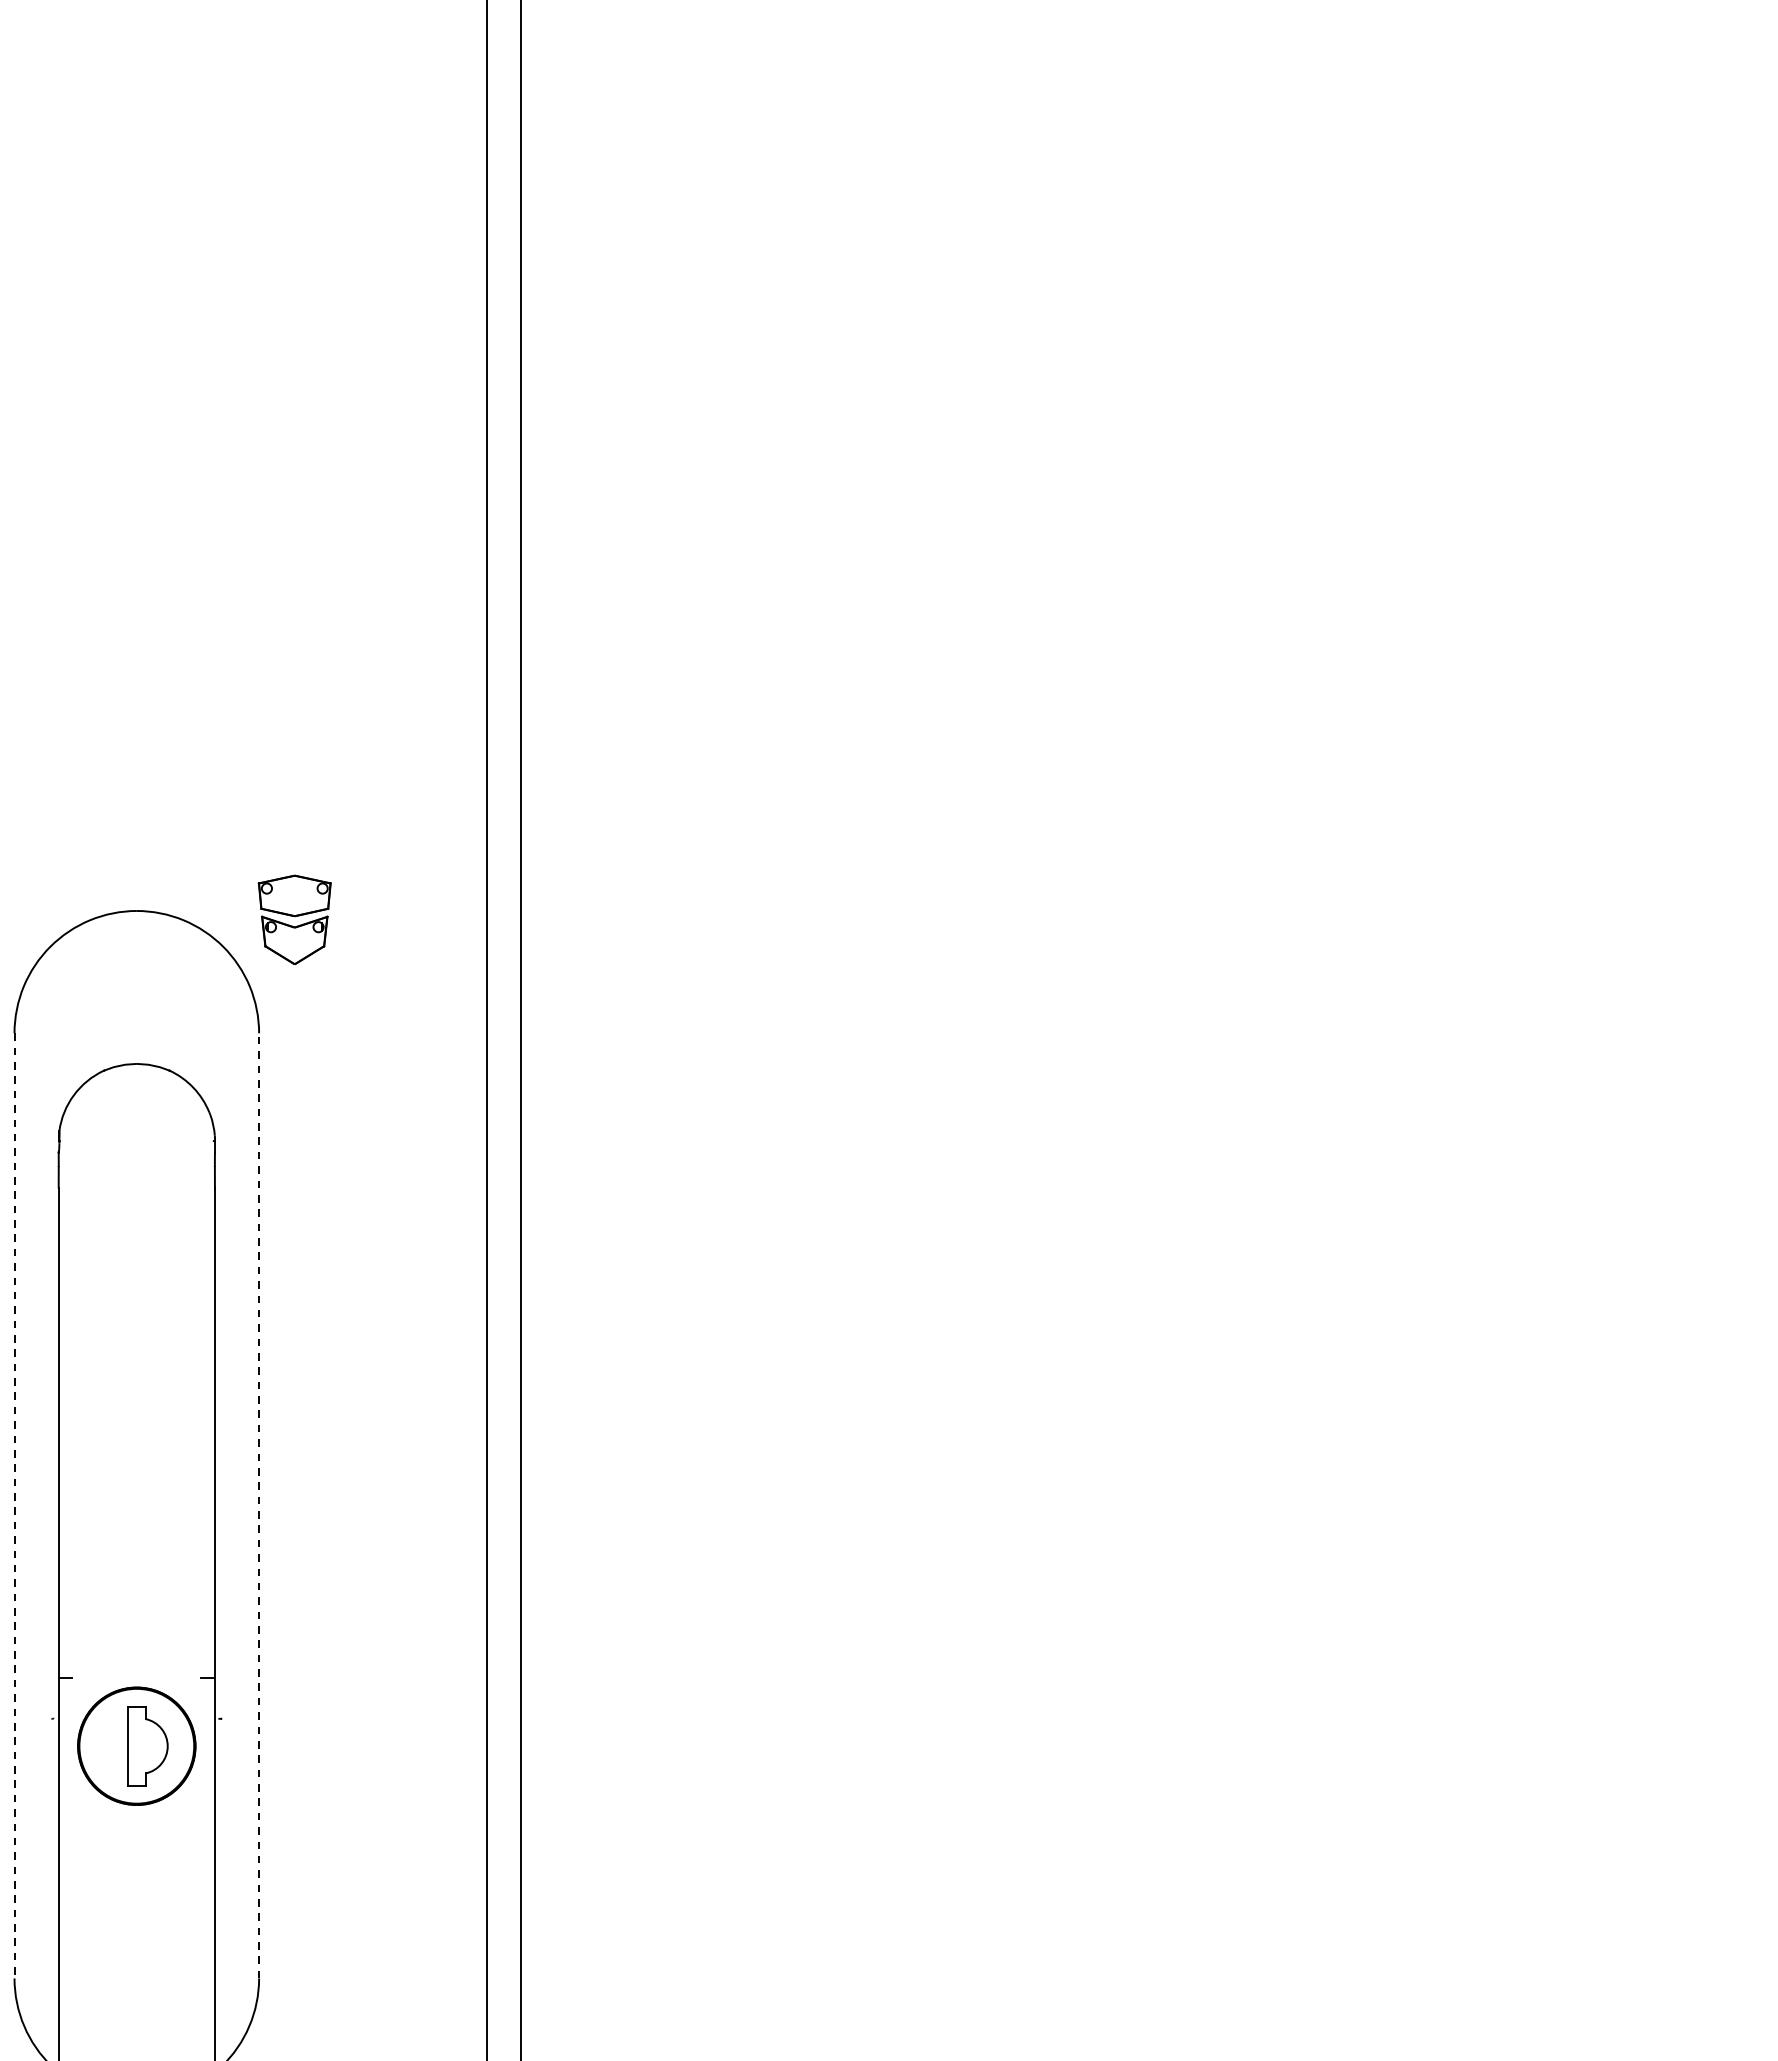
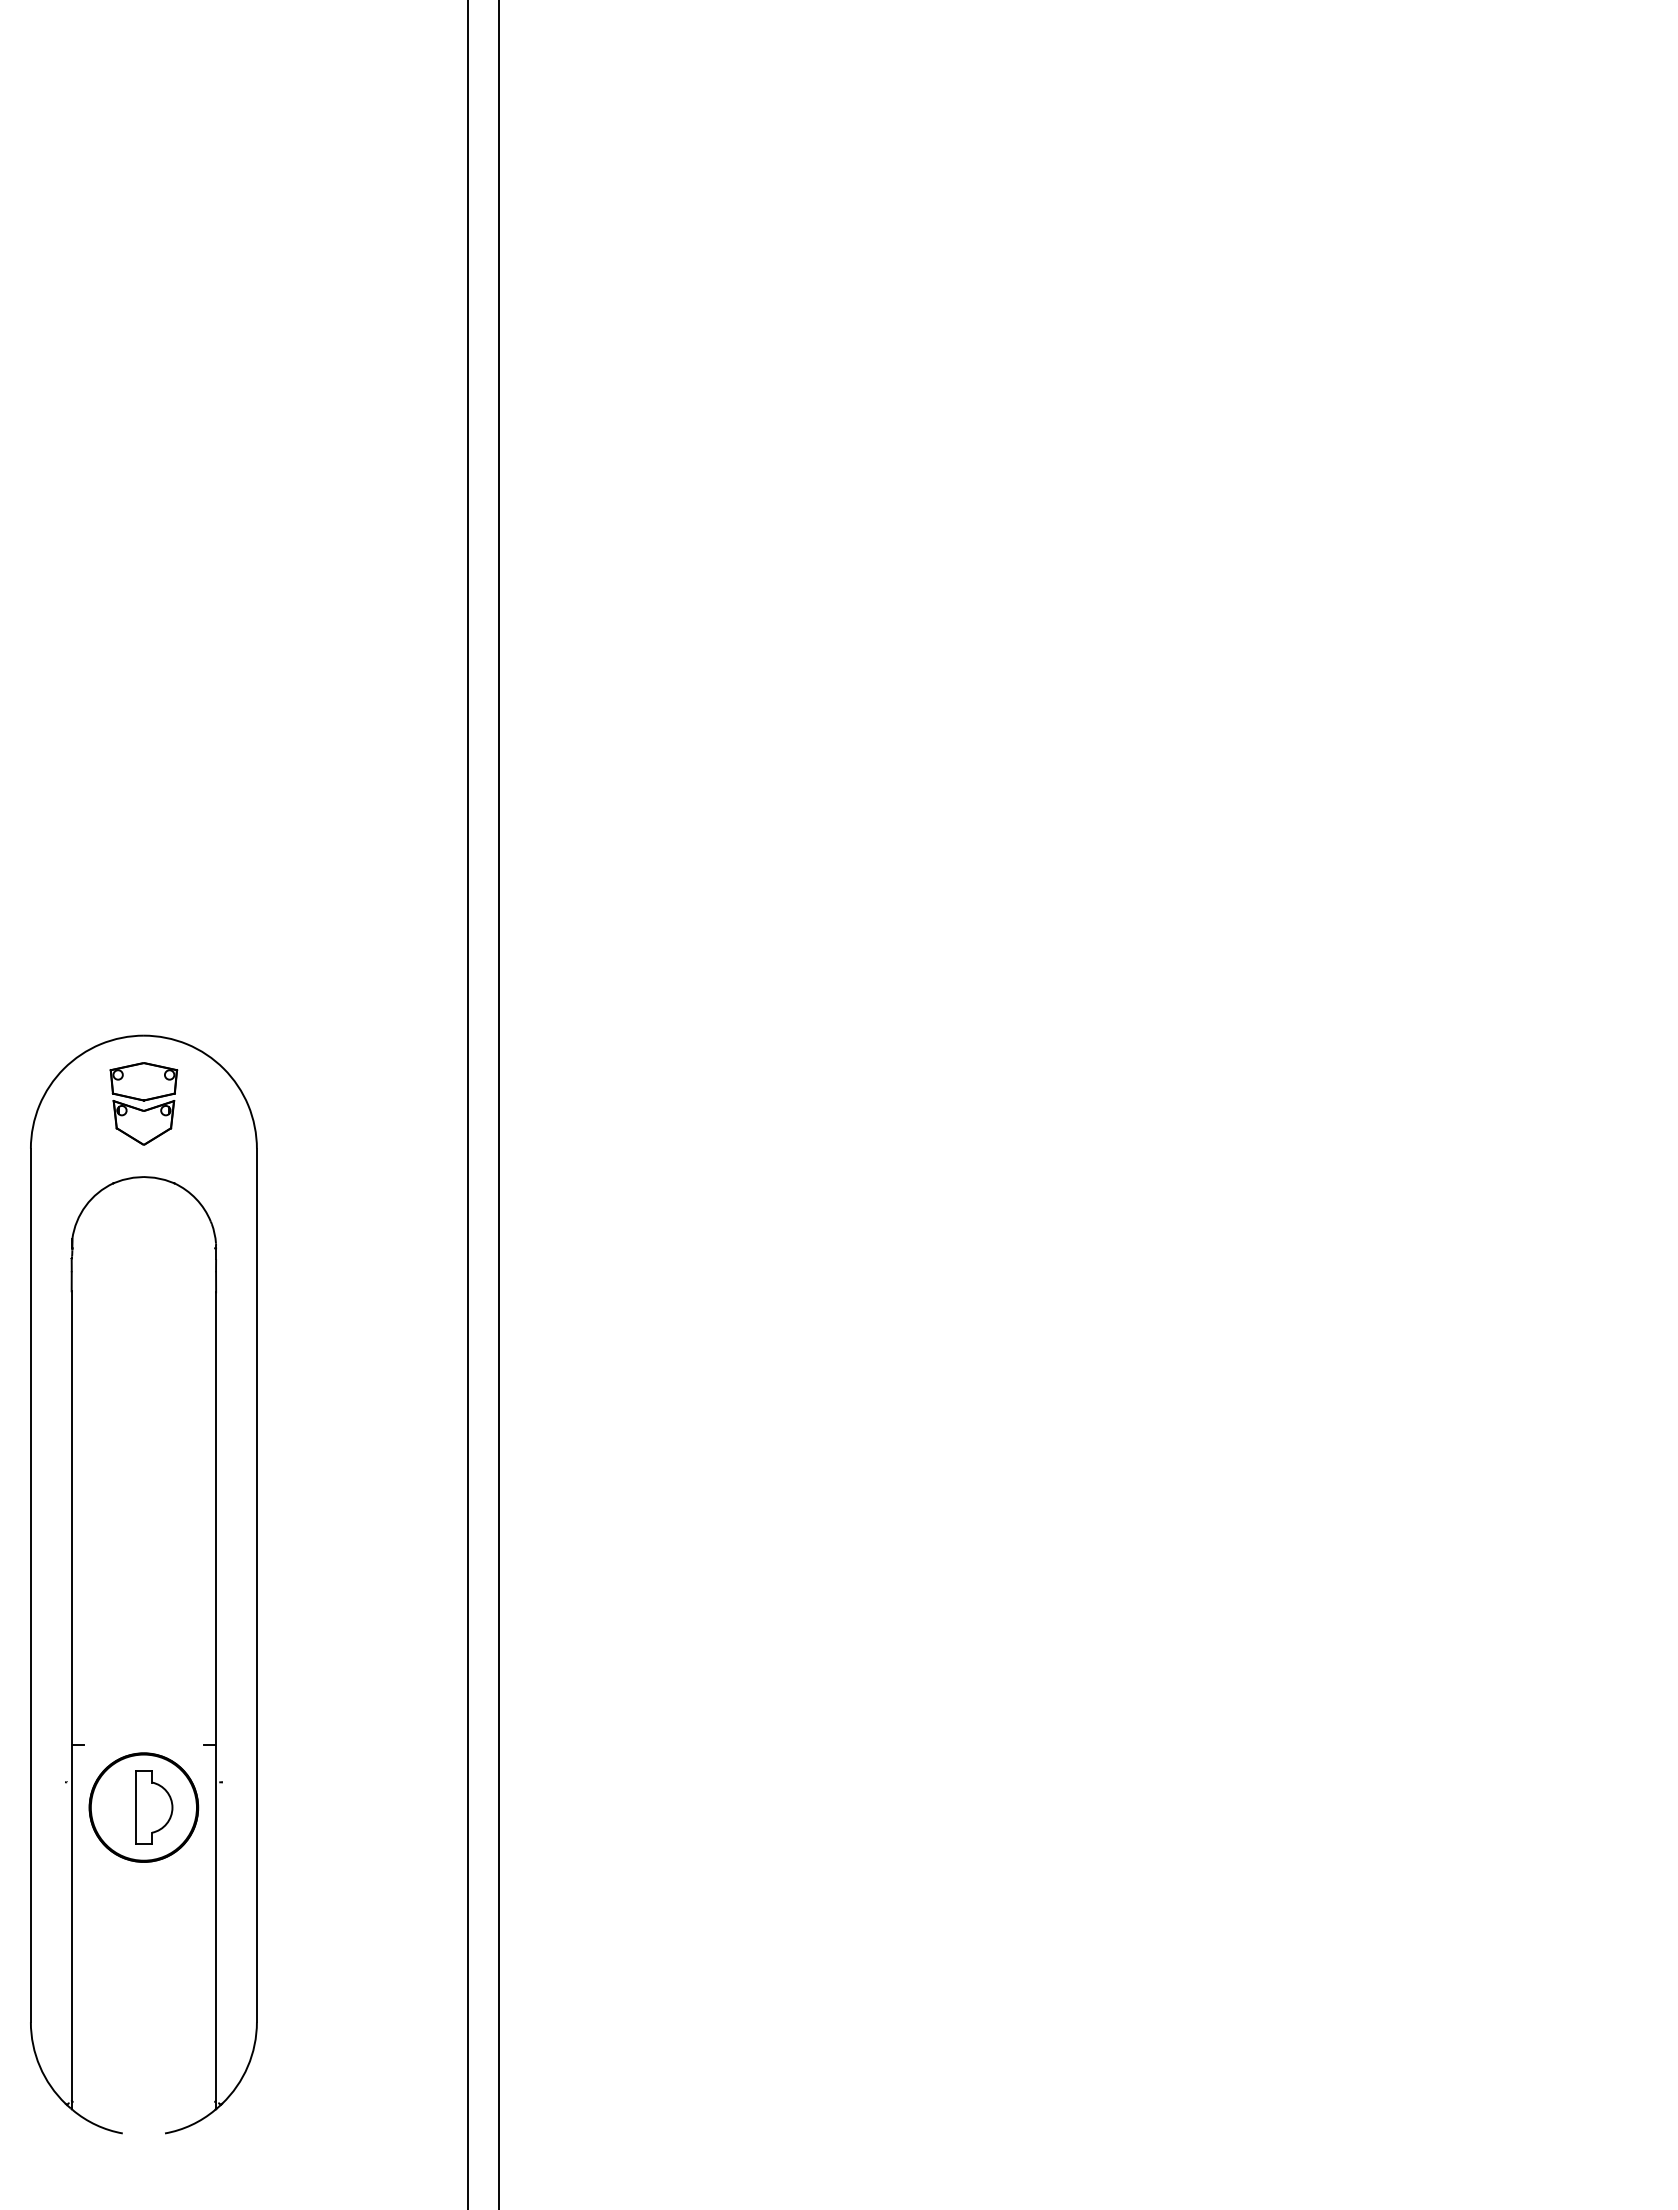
part: (294, 919) -> (143, 1103), moved
line: (14, 1505) -> (30, 1585), dashed -> solid
line: (258, 1505) -> (256, 1585), dashed -> solid

